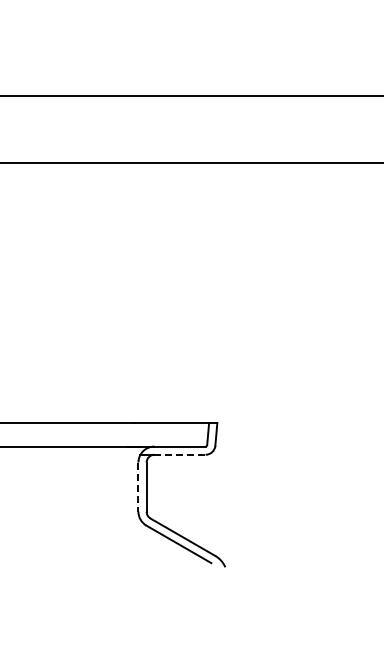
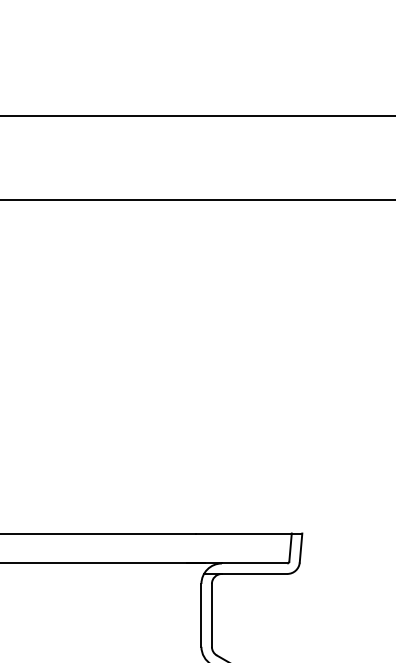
line: (180, 454) -> (255, 573), dashed -> solid
line: (138, 487) -> (201, 615), dashed -> solid

